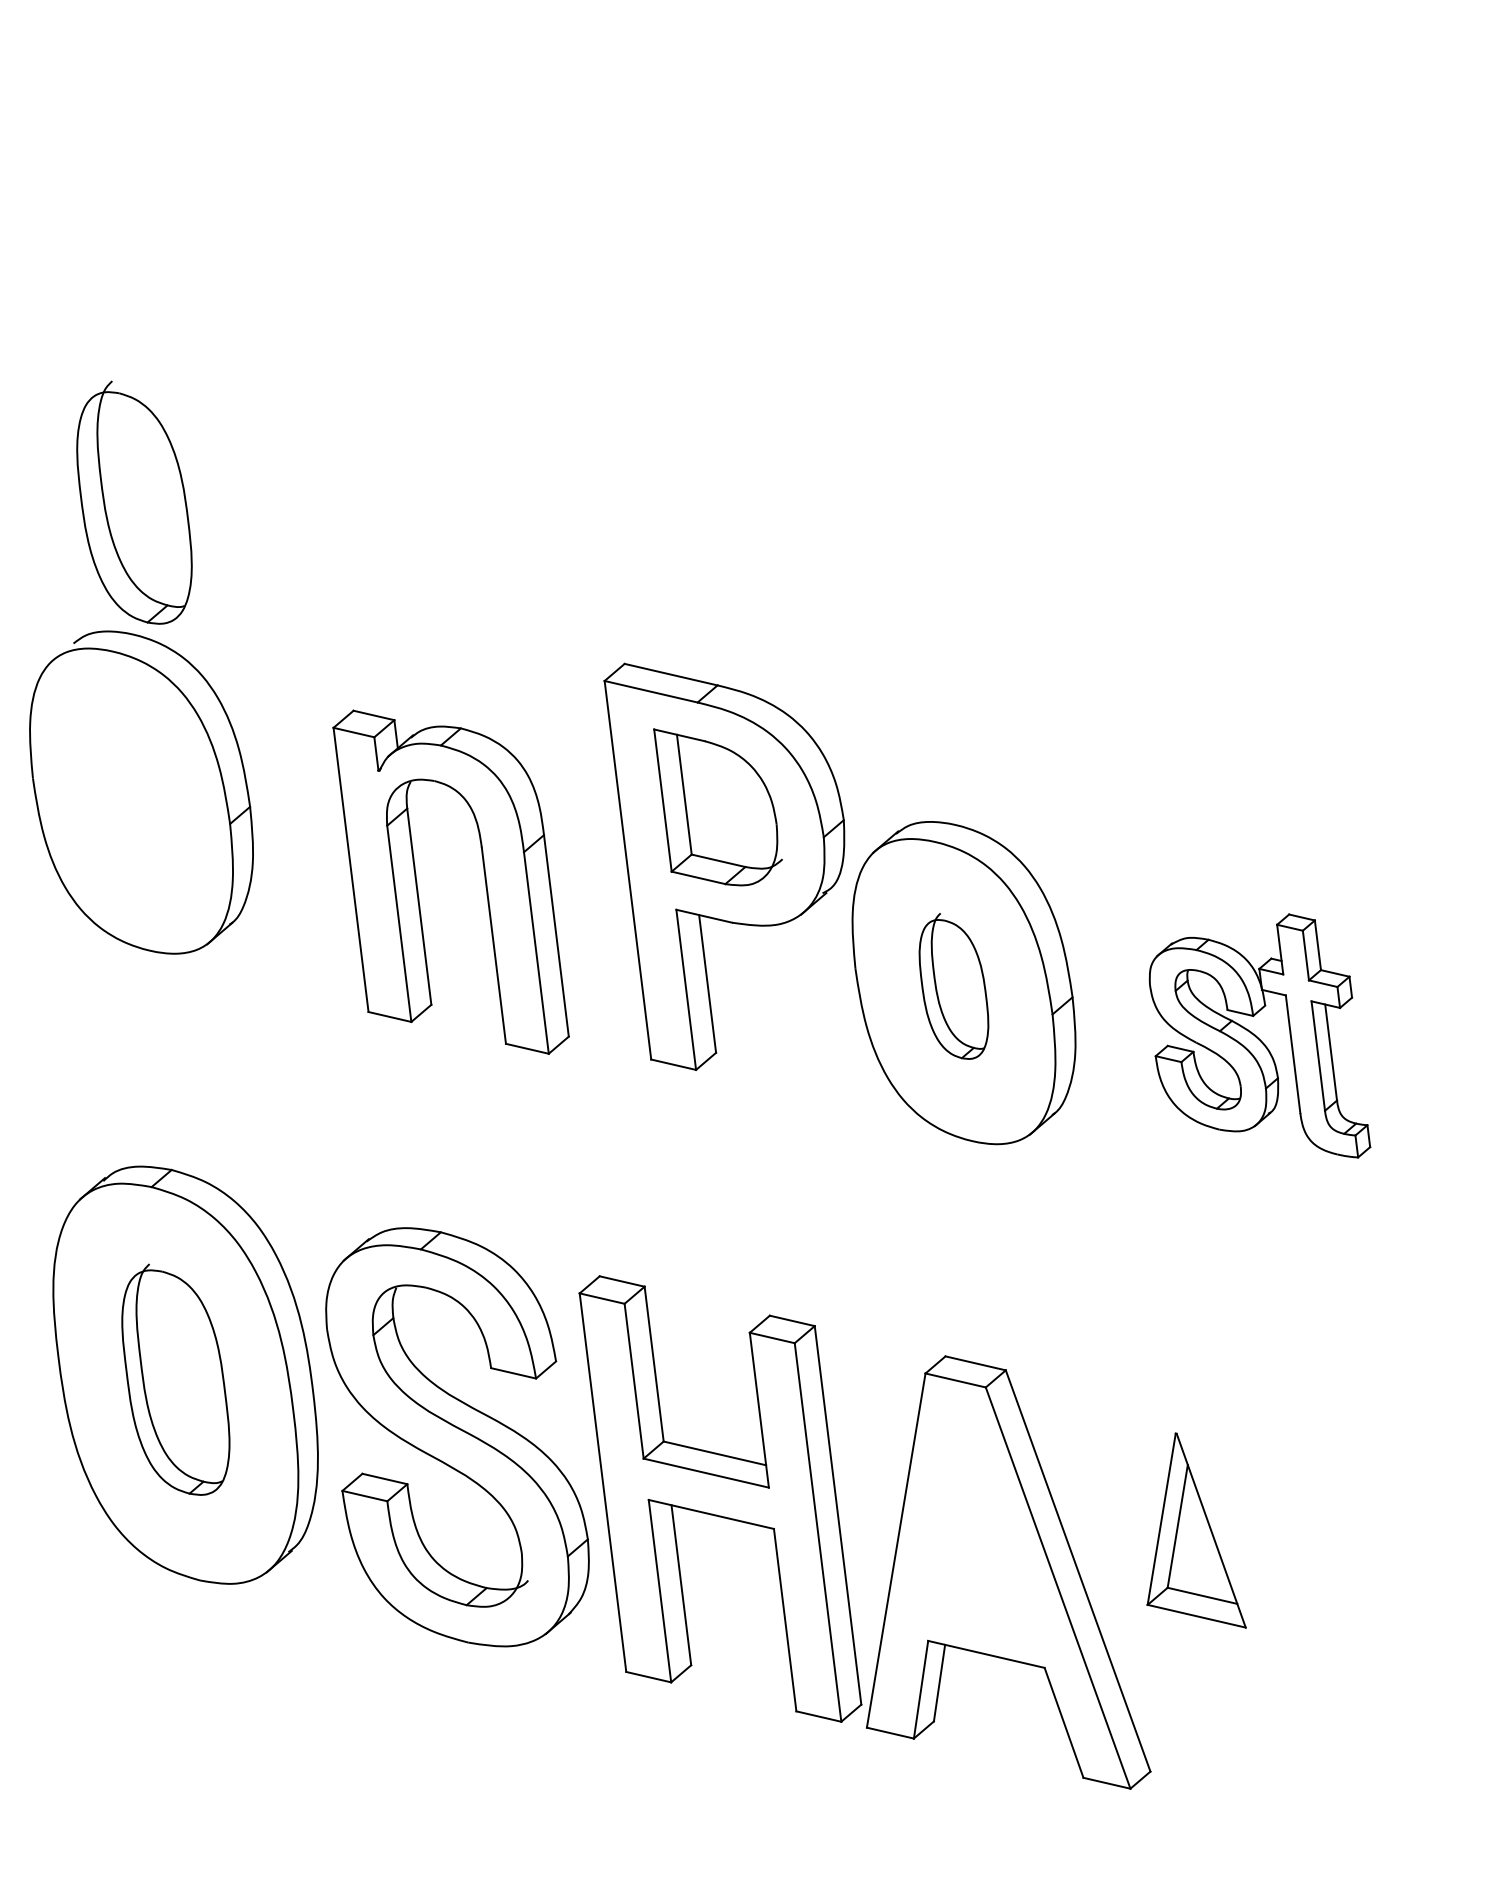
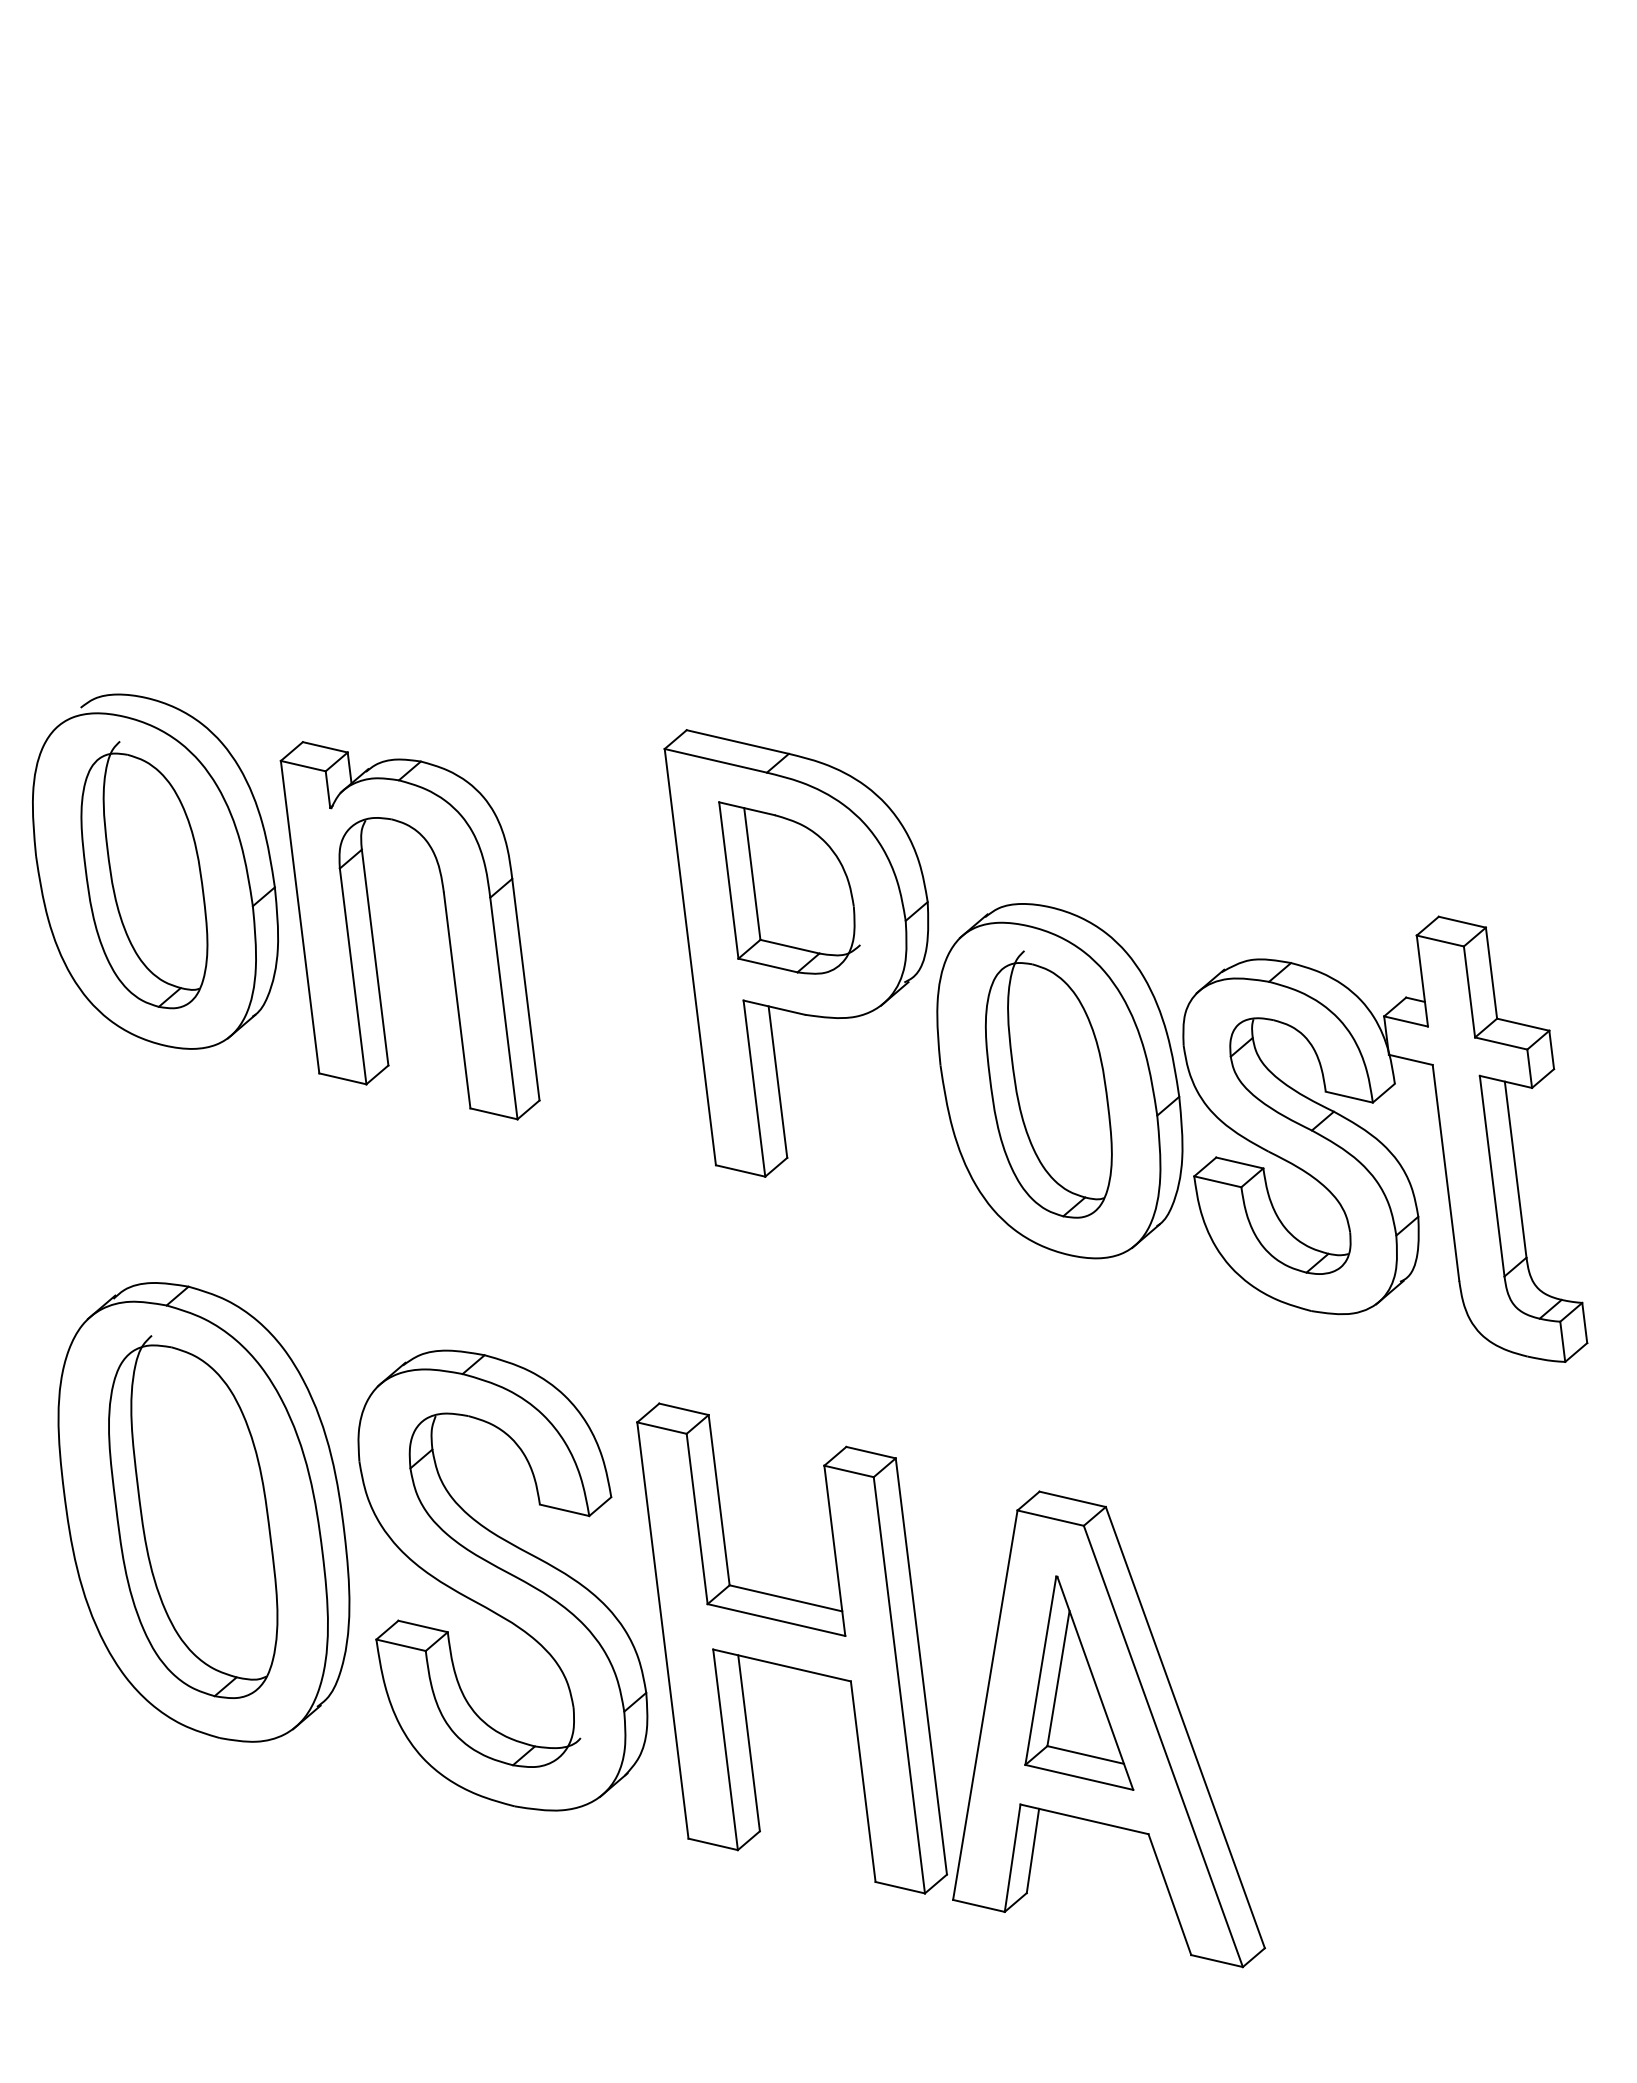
part: (134, 502) -> (144, 874), moved
part: (418, 889) -> (374, 938), moved
part: (953, 986) -> (1048, 1084), size x1.67
part: (1259, 1035) -> (1384, 1138), size x1.67
part: (175, 1379) -> (192, 1517), size x1.43
part: (1196, 1530) -> (1079, 1683), moved

